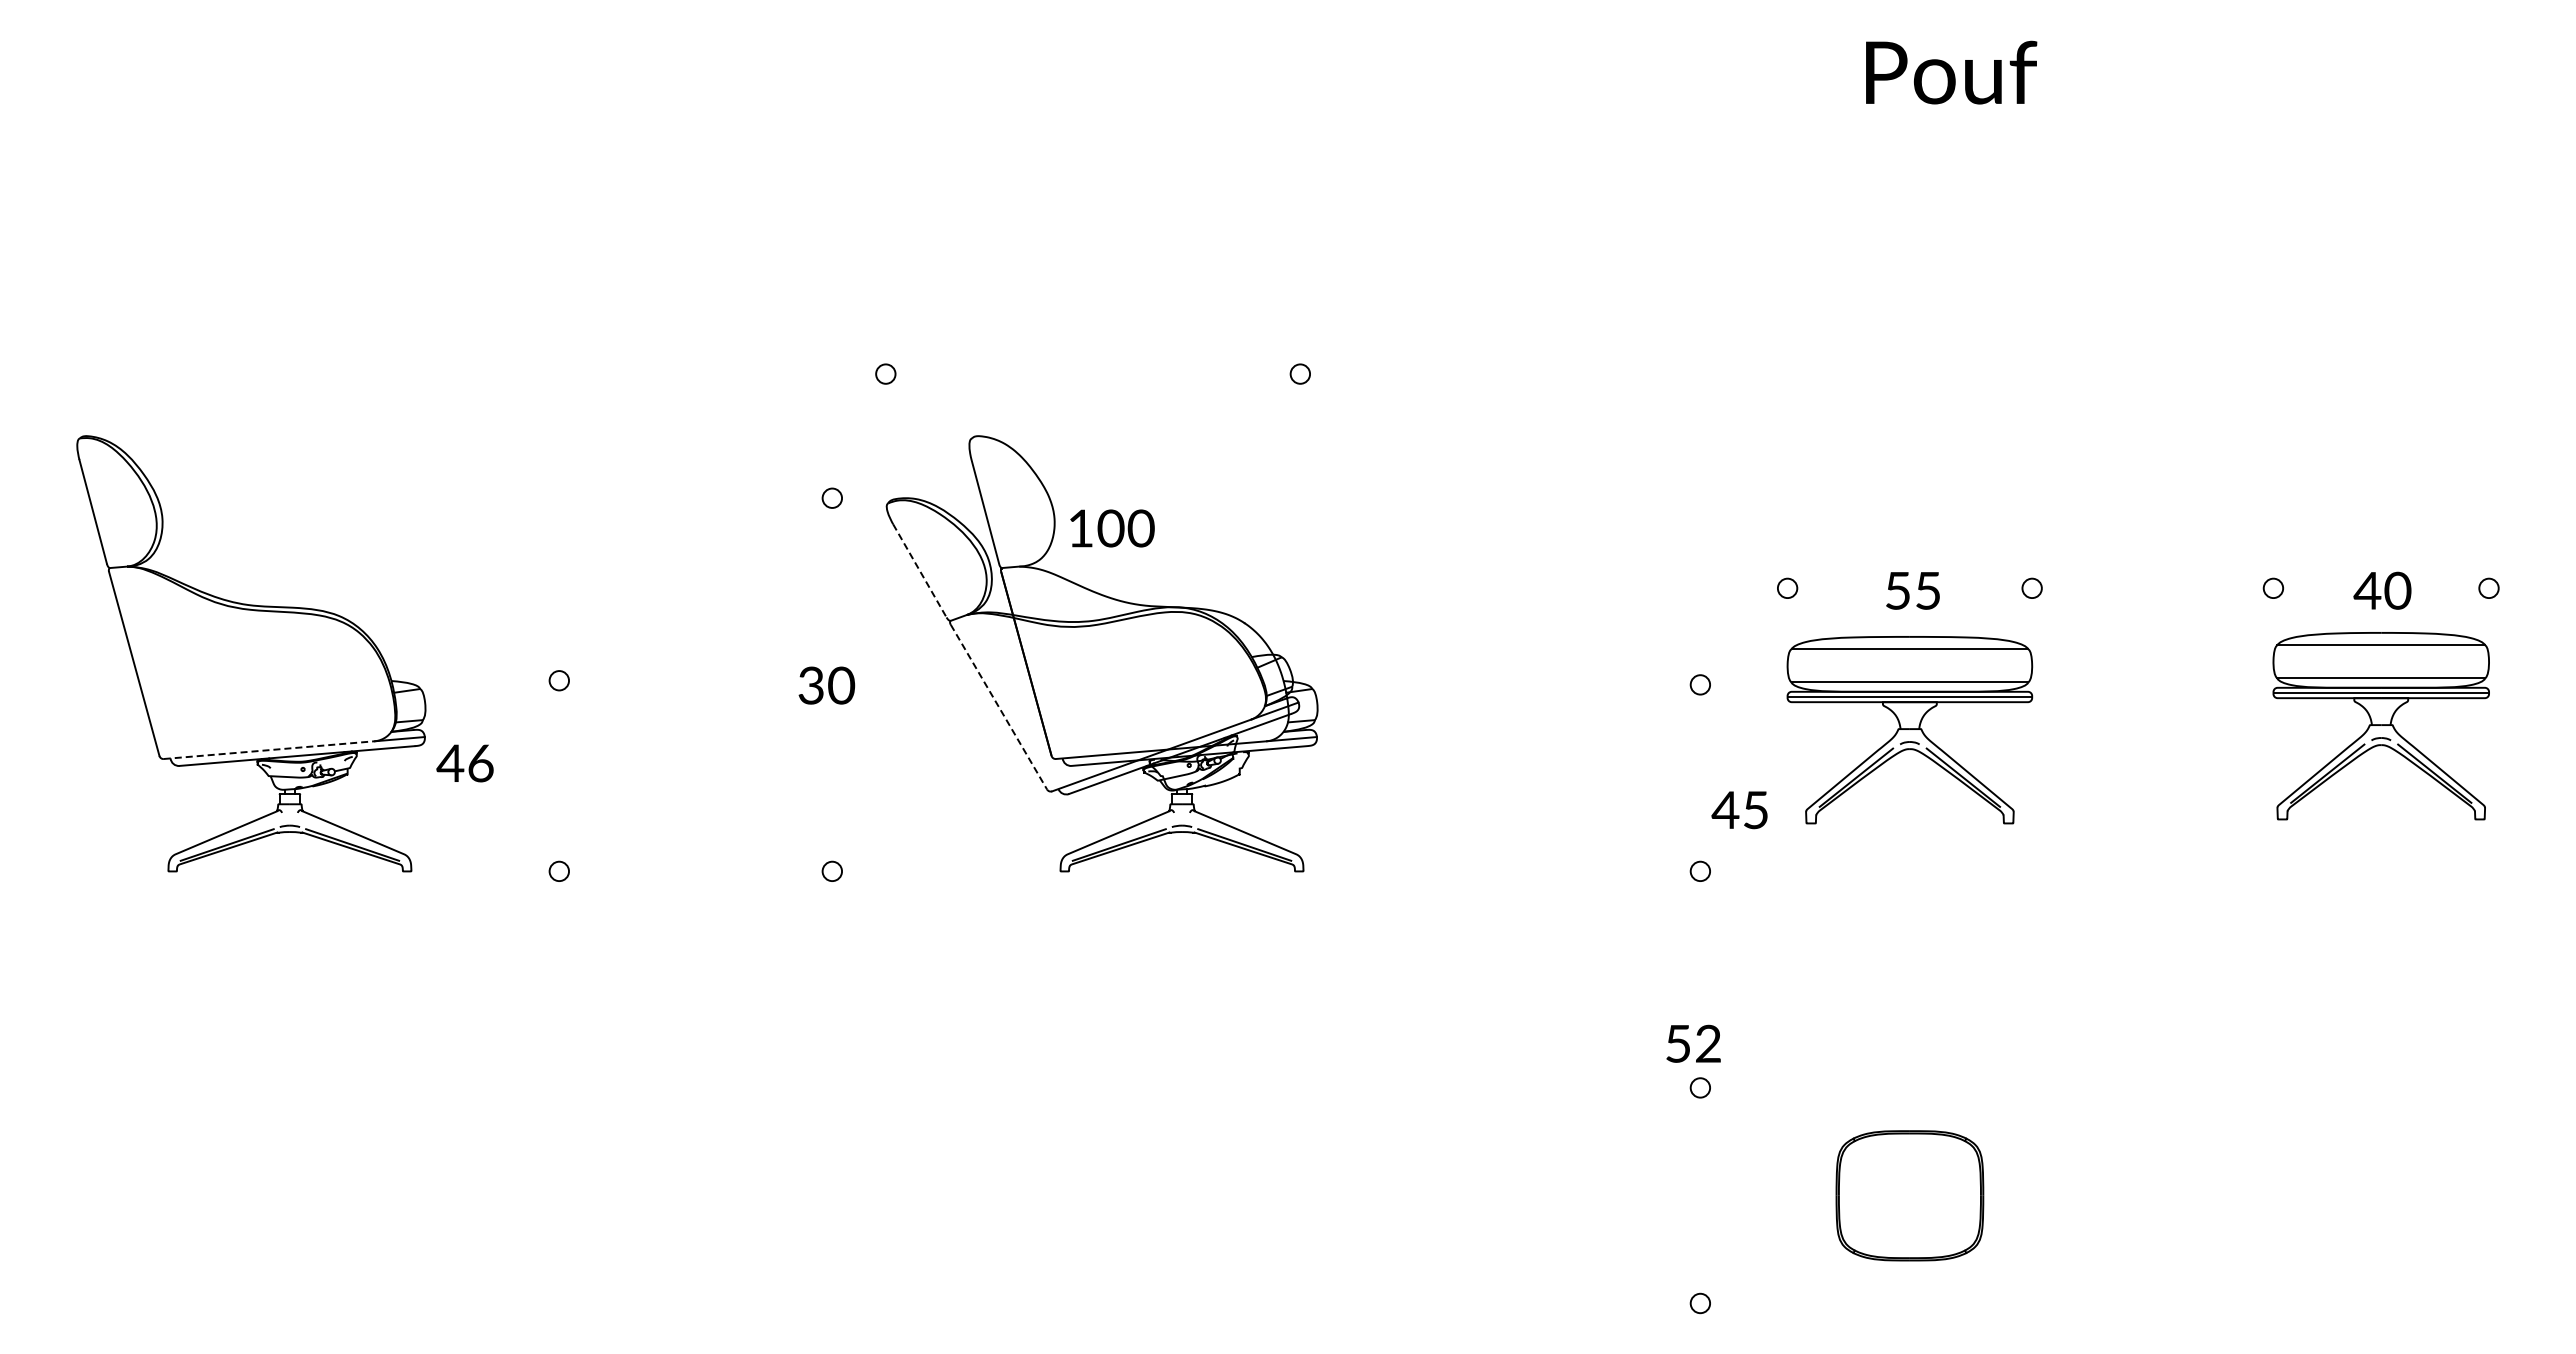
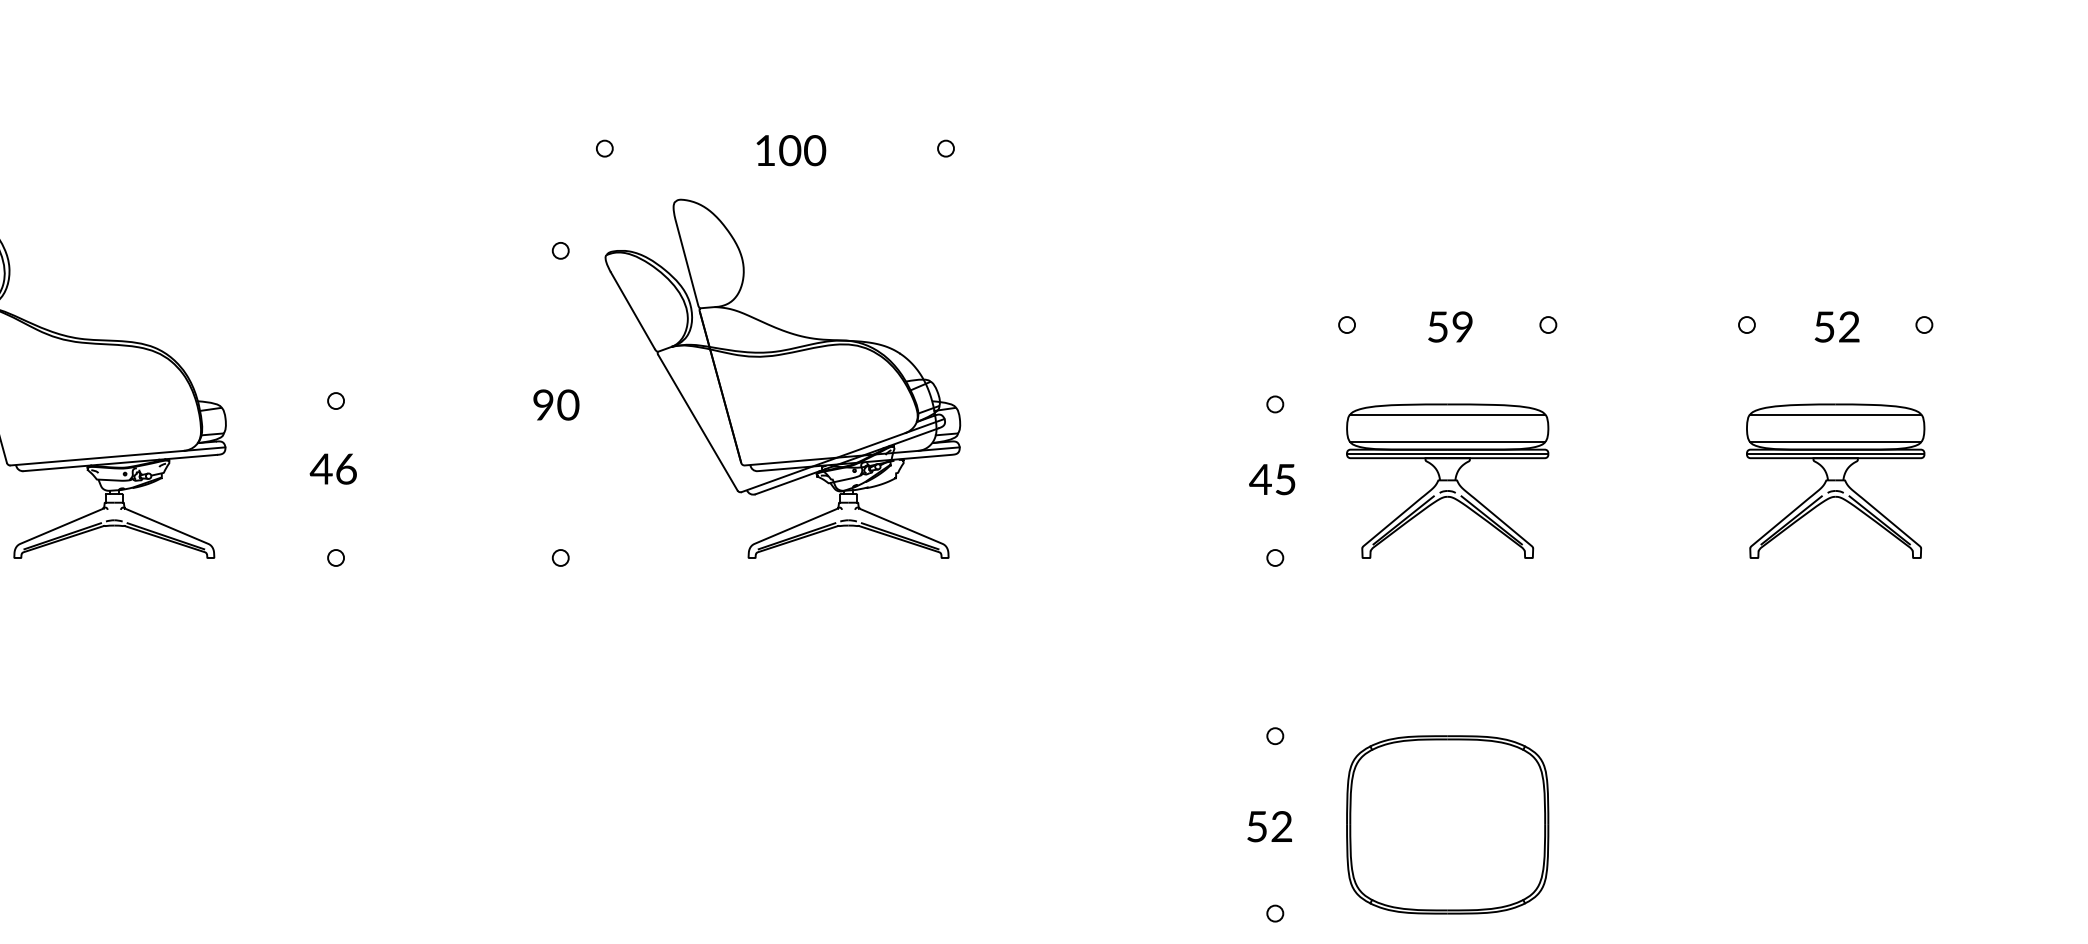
text: (1112, 528) -> (791, 150), moved
line: (919, 570) -> (632, 310), dashed -> solid
text: (1928, 590) -> (1463, 326), 55 -> 59
text: (2382, 590) -> (1836, 326), 40 -> 52
text: (810, 685) -> (542, 404), 30 -> 90
line: (999, 707) -> (698, 423), dashed -> solid
part: (2380, 726) -> (1835, 481), moved
part: (1909, 730) -> (1447, 481), moved
line: (269, 750) -> (97, 458), dashed -> solid
text: (464, 763) -> (332, 469), moved
text: (1739, 810) -> (1272, 479), moved
text: (1693, 1043) -> (1269, 826), moved
part: (1909, 1195) -> (1447, 824), size x1.67

